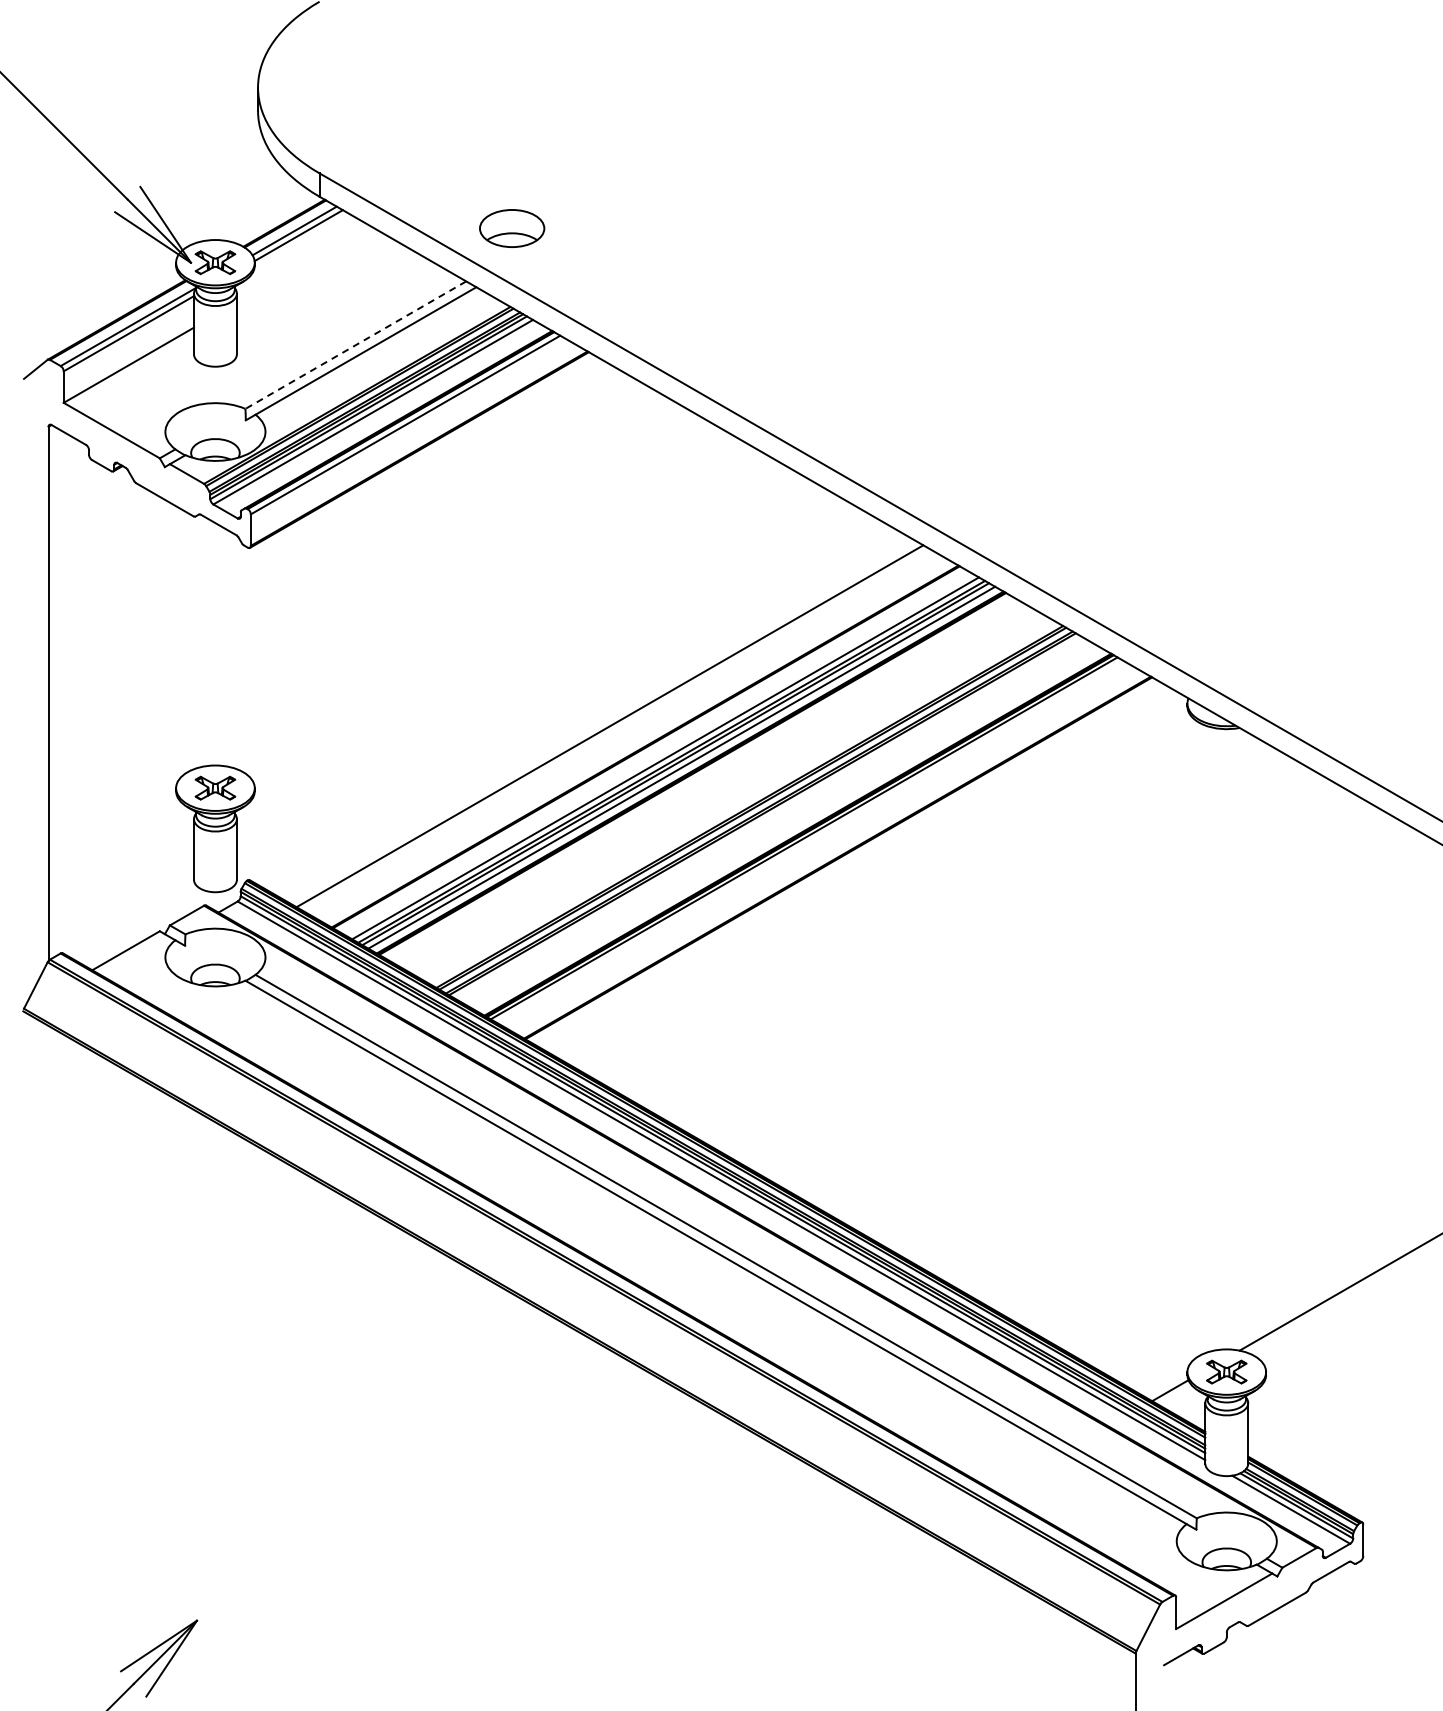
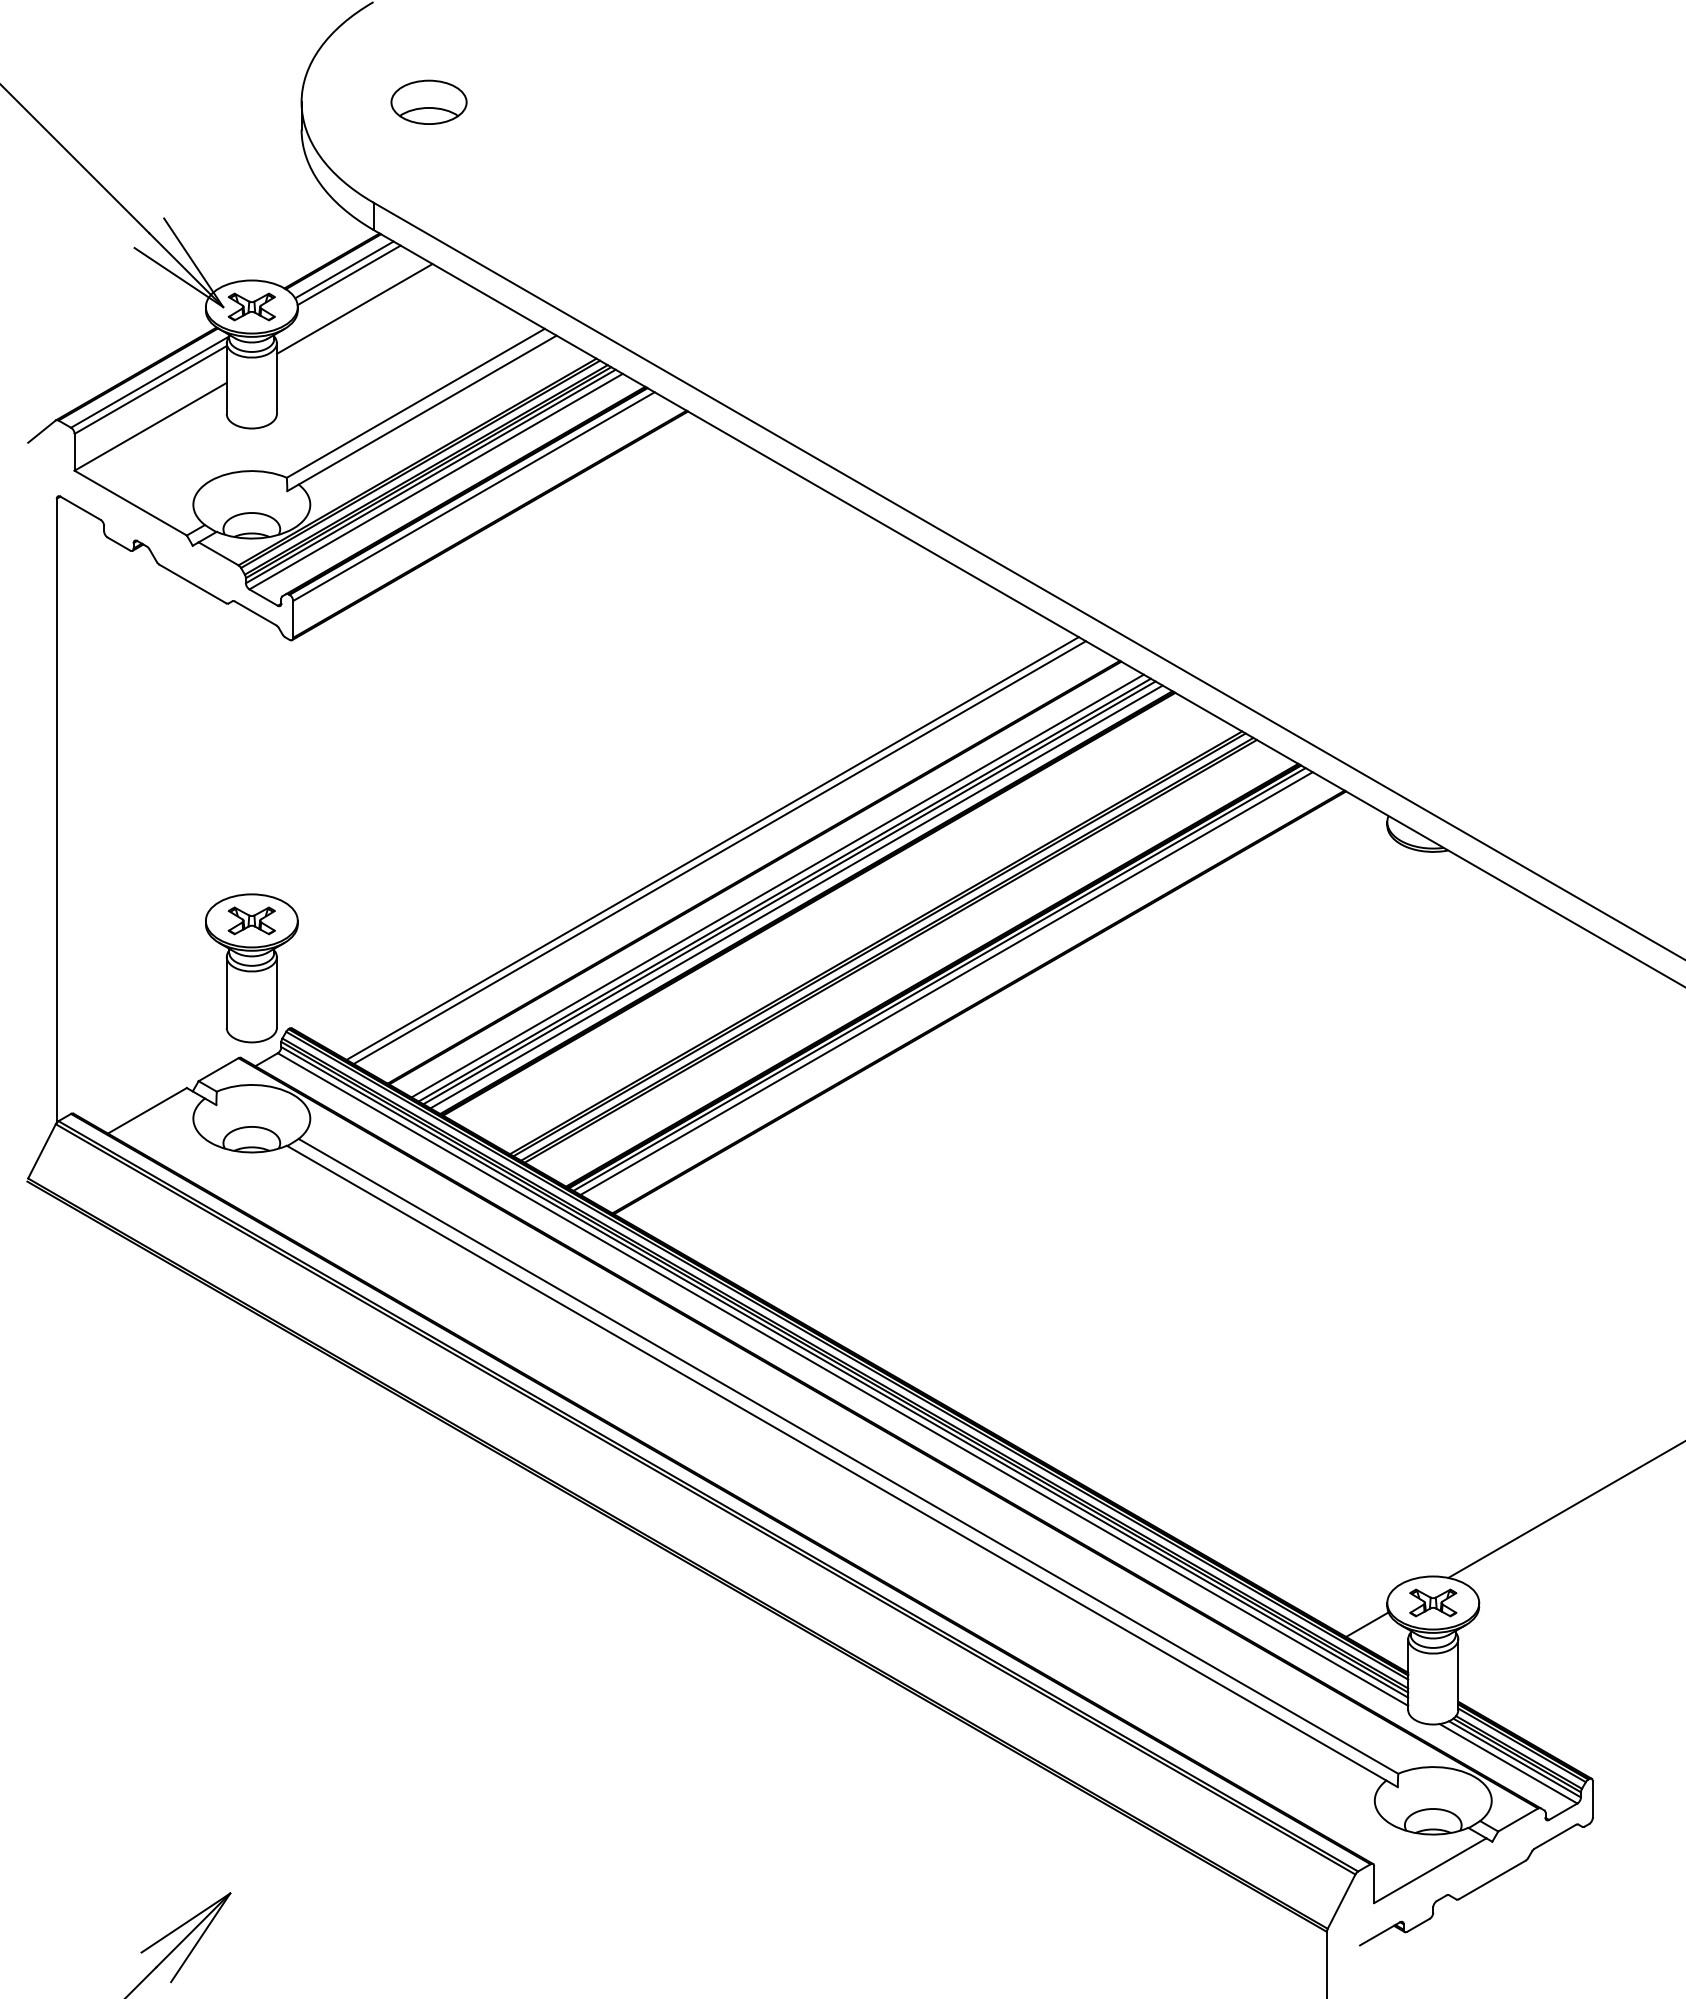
part: (512, 228) -> (429, 102), moved
line: (303, 263) -> (354, 307), added
line: (355, 345) -> (415, 403), dashed -> solid
line: (615, 729) -> (719, 852), added
line: (809, 841) -> (945, 983), added

